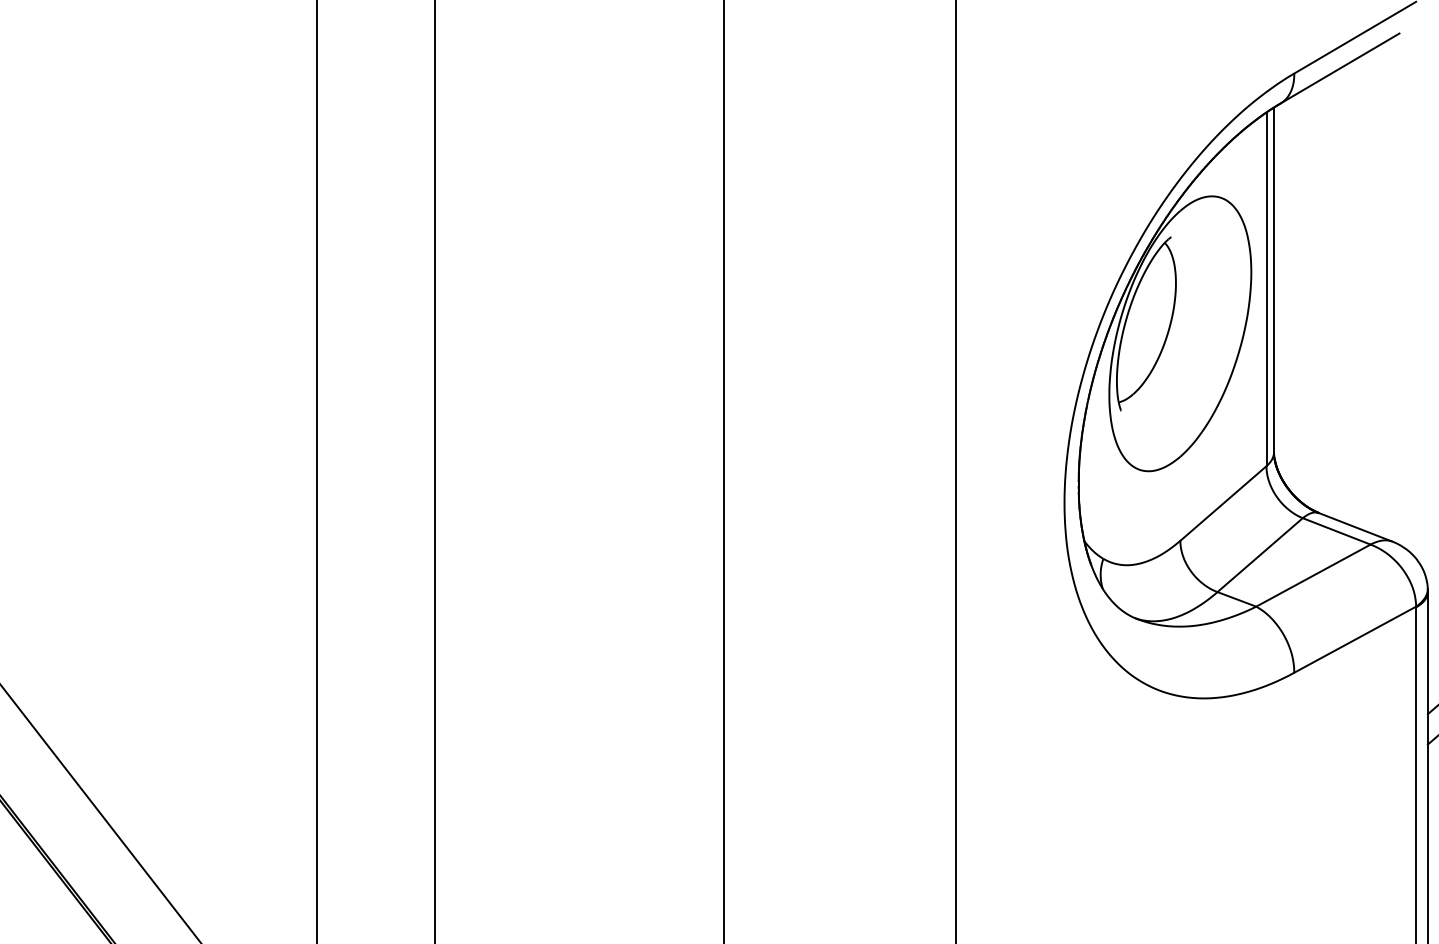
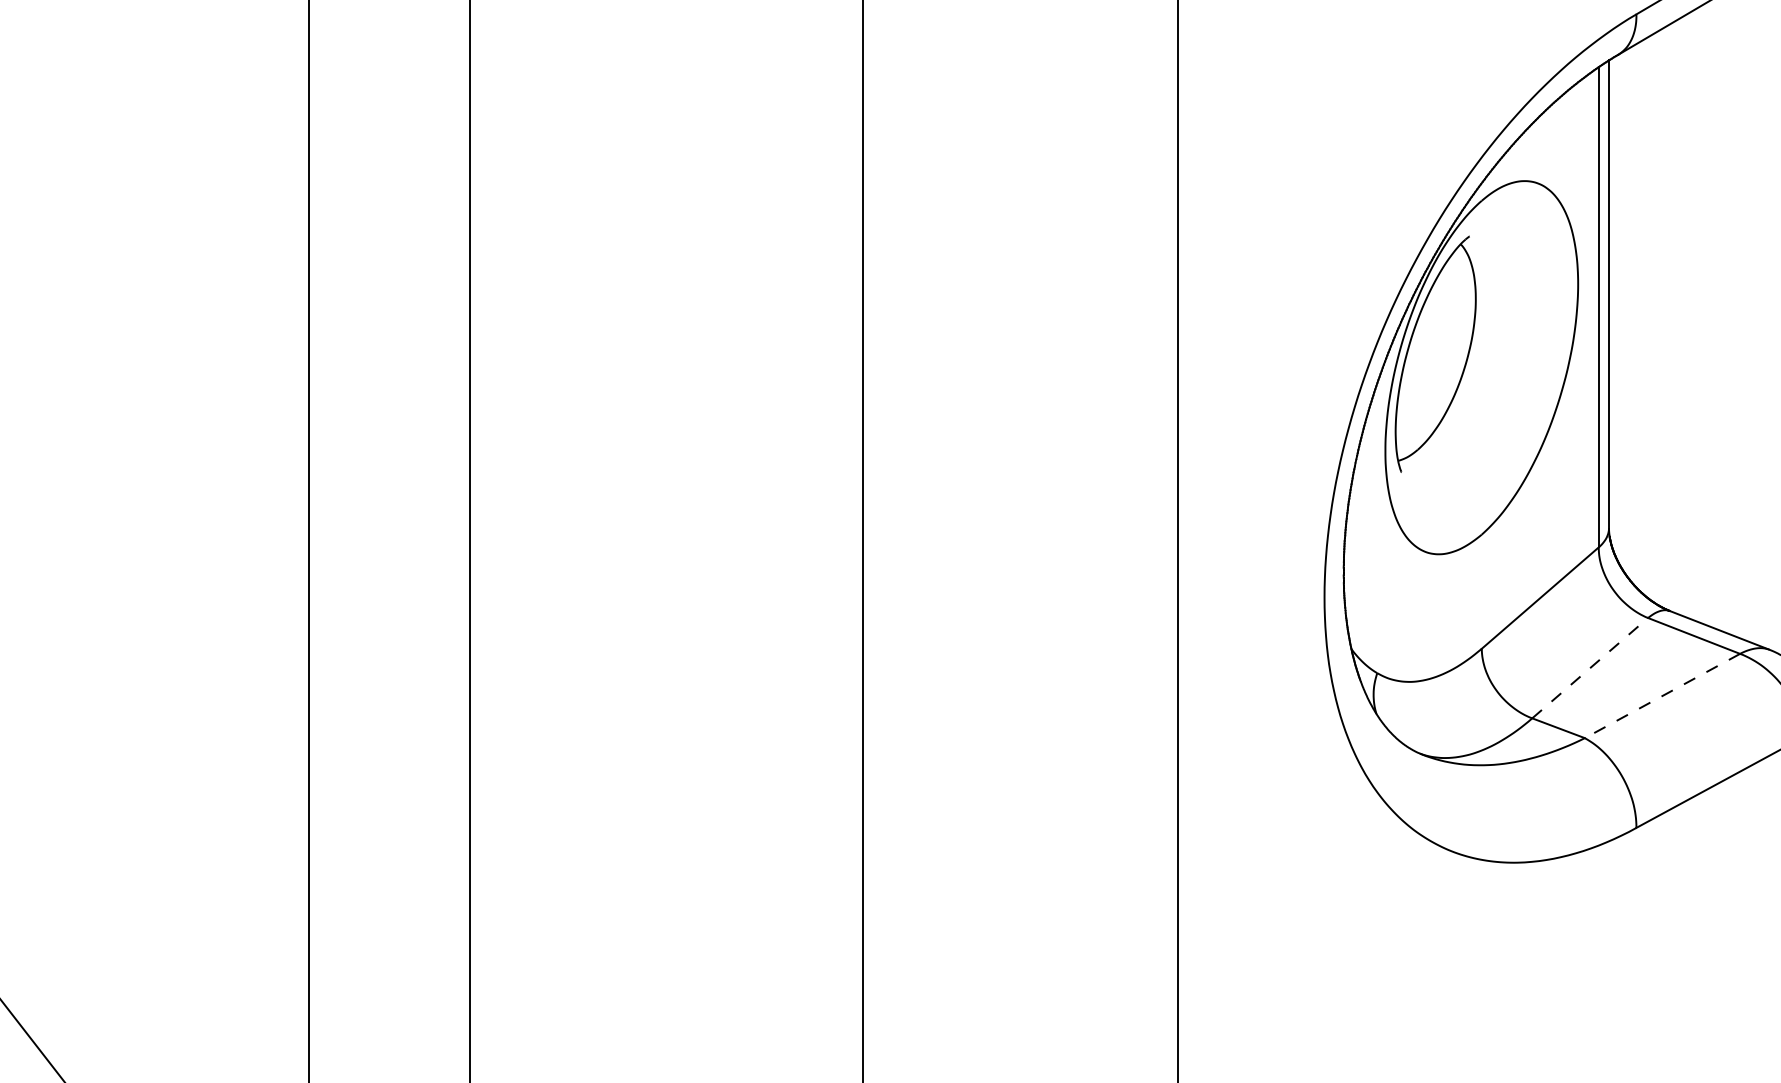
line: (1260, 554) -> (1590, 667), solid -> dashed
line: (1312, 575) -> (1661, 695), solid -> dashed

